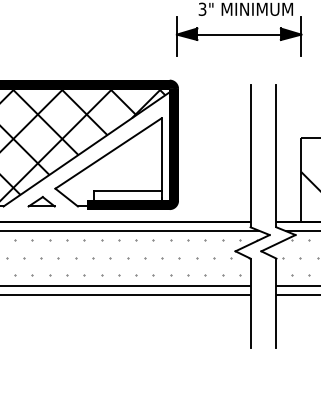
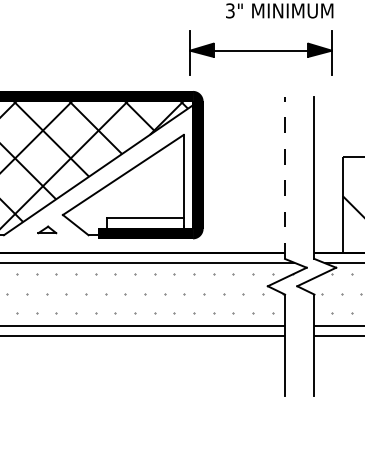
part: (238, 36) -> (260, 52), moved
line: (251, 156) -> (285, 178), solid -> dashed
part: (41, 201) -> (47, 229), size x0.6

